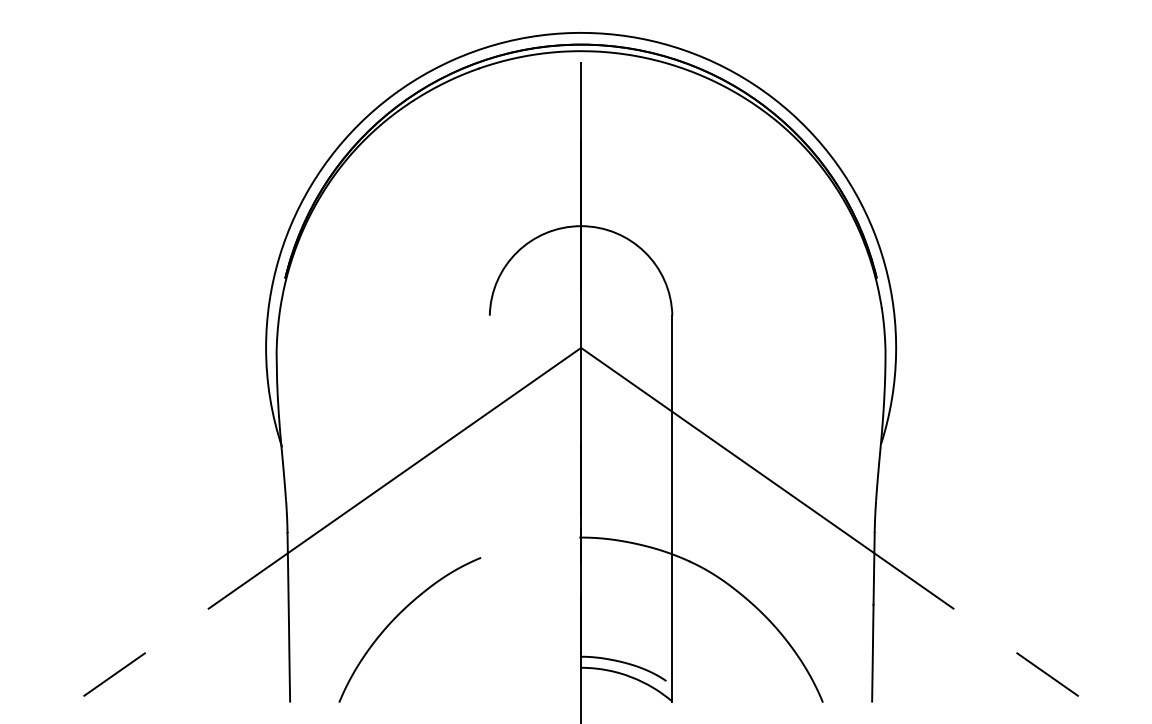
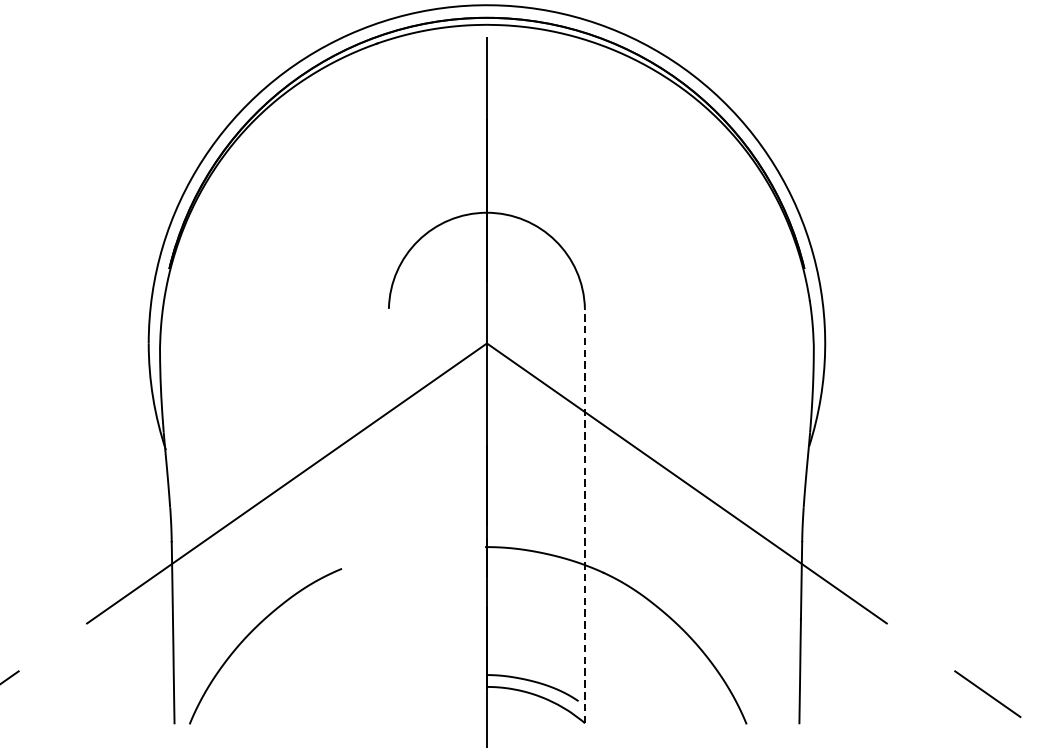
line: (672, 508) -> (585, 515), solid -> dashed
curve: (397, 617) -> (252, 632), moved

